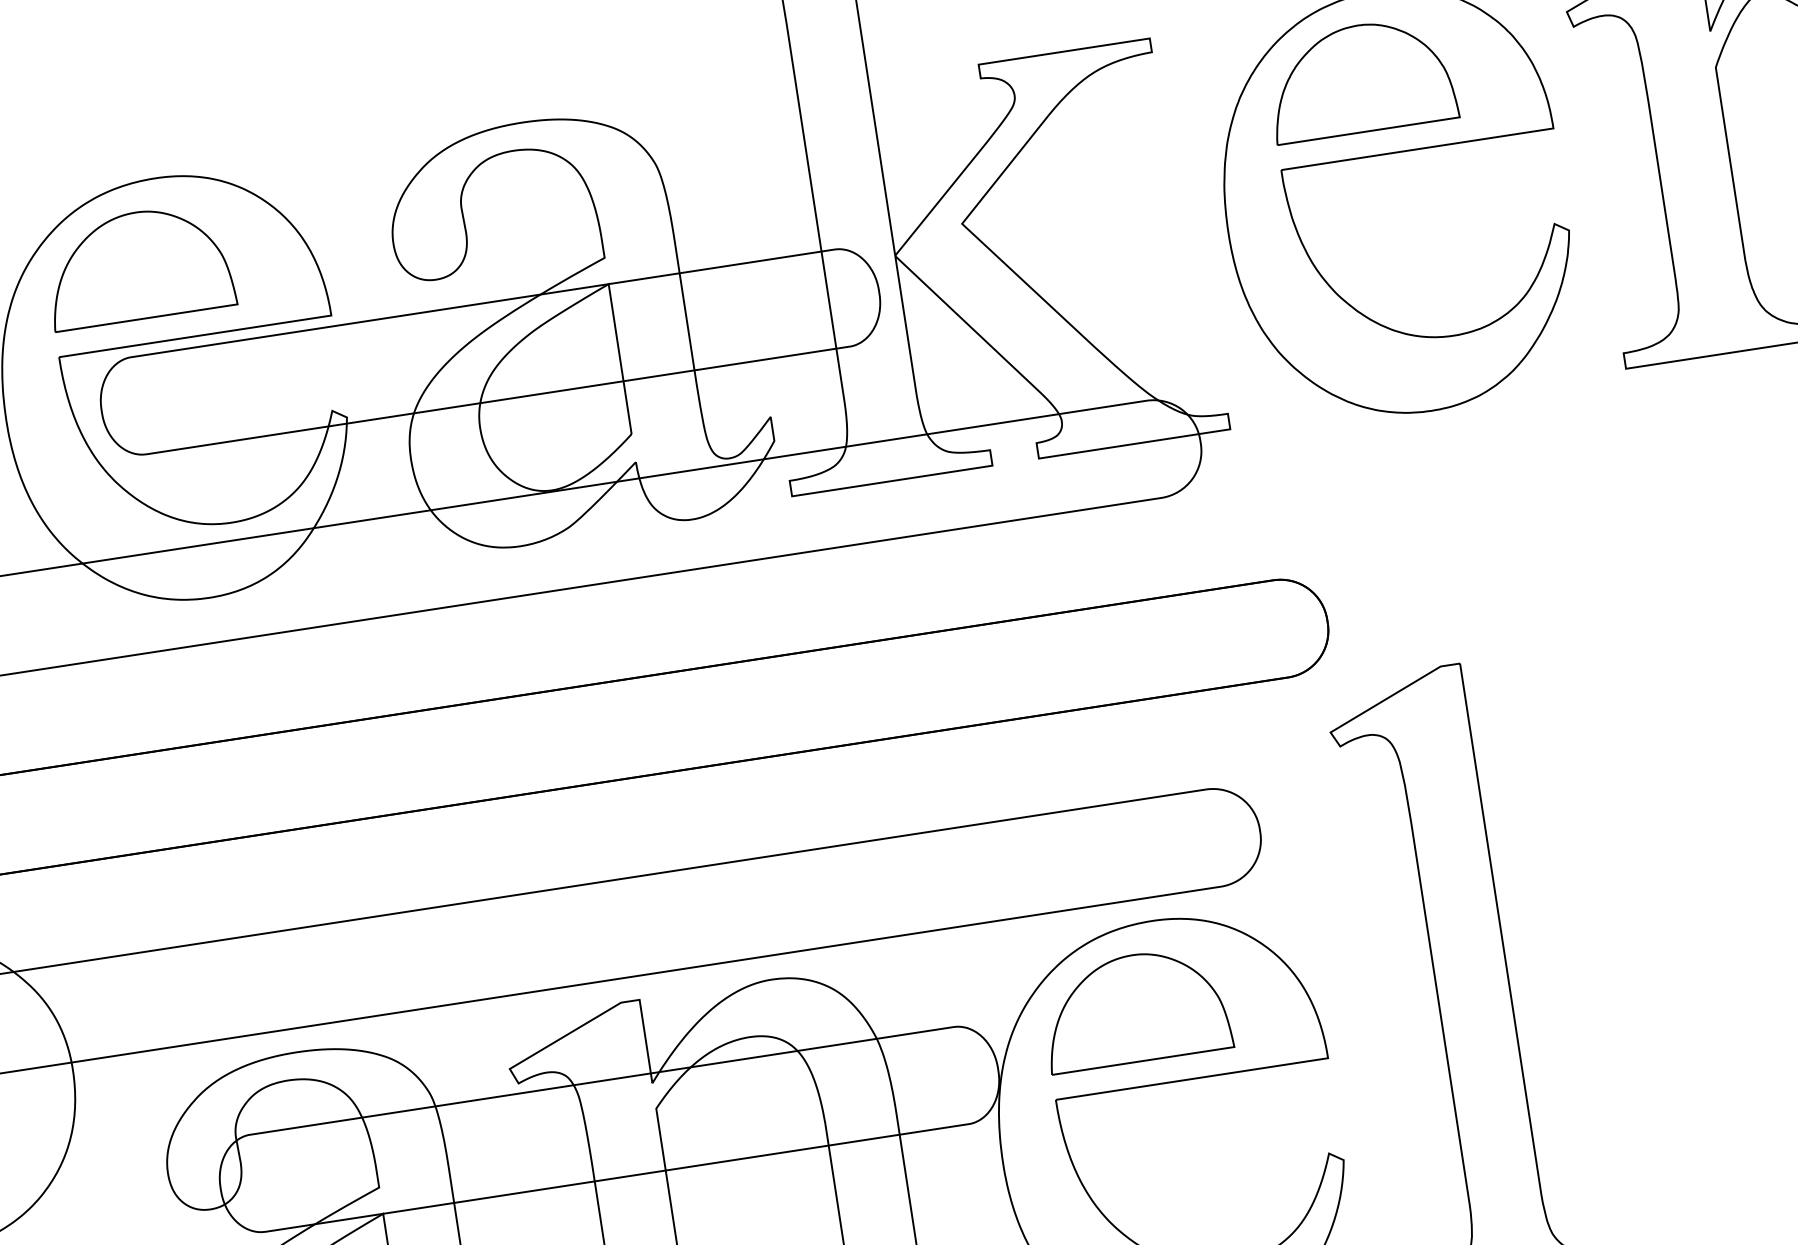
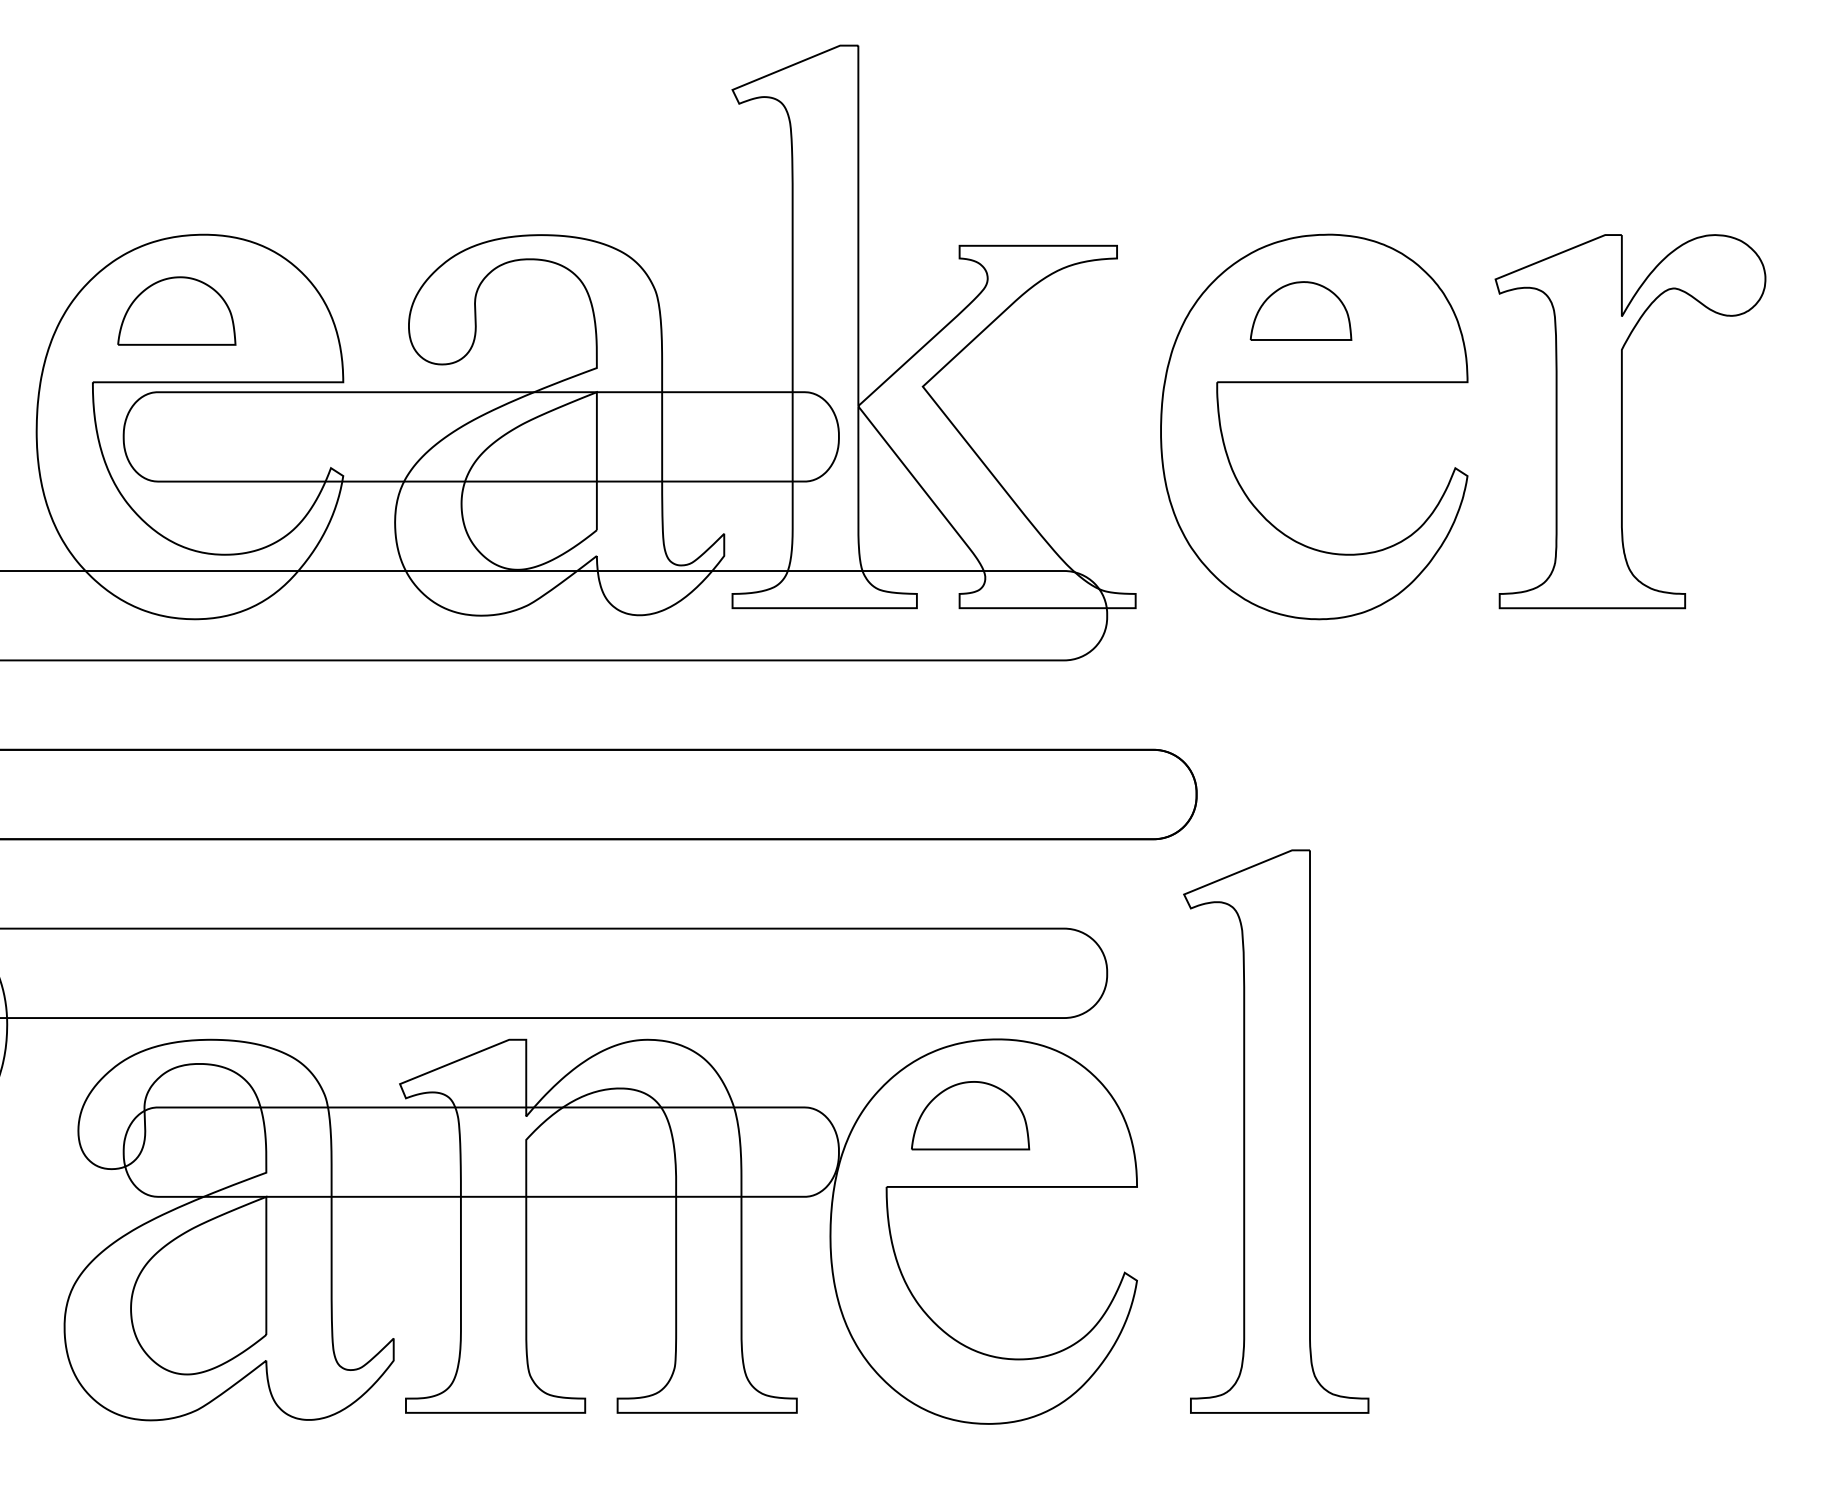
part: (1359, 78) -> (1300, 310), size x0.6
part: (138, 265) -> (176, 310), size x0.7
part: (1135, 1008) -> (970, 1115), size x0.7

